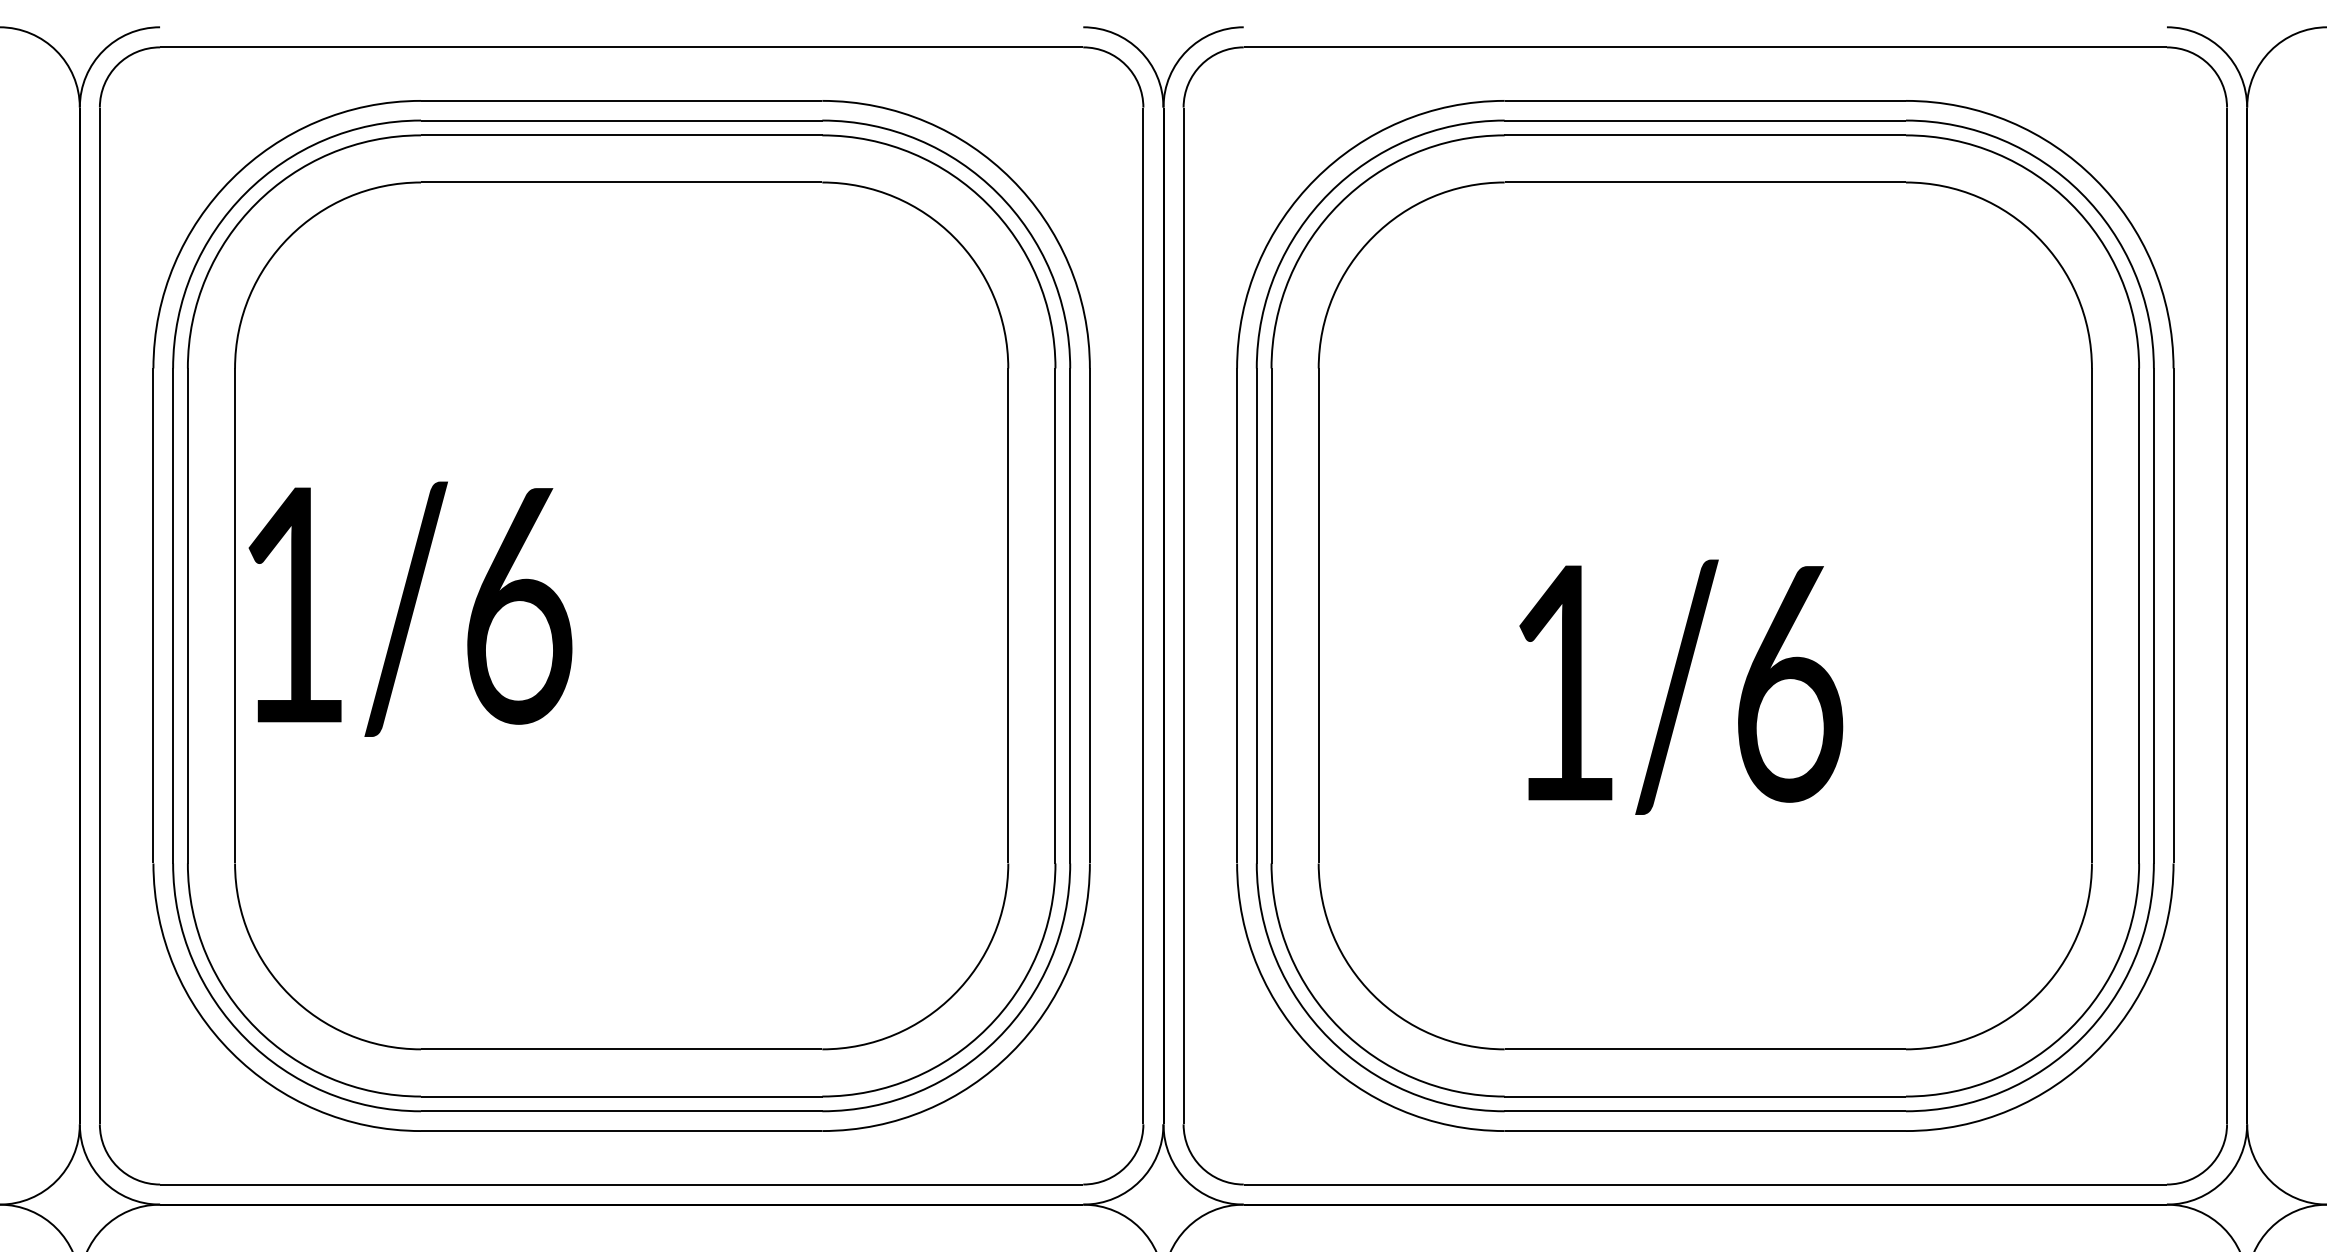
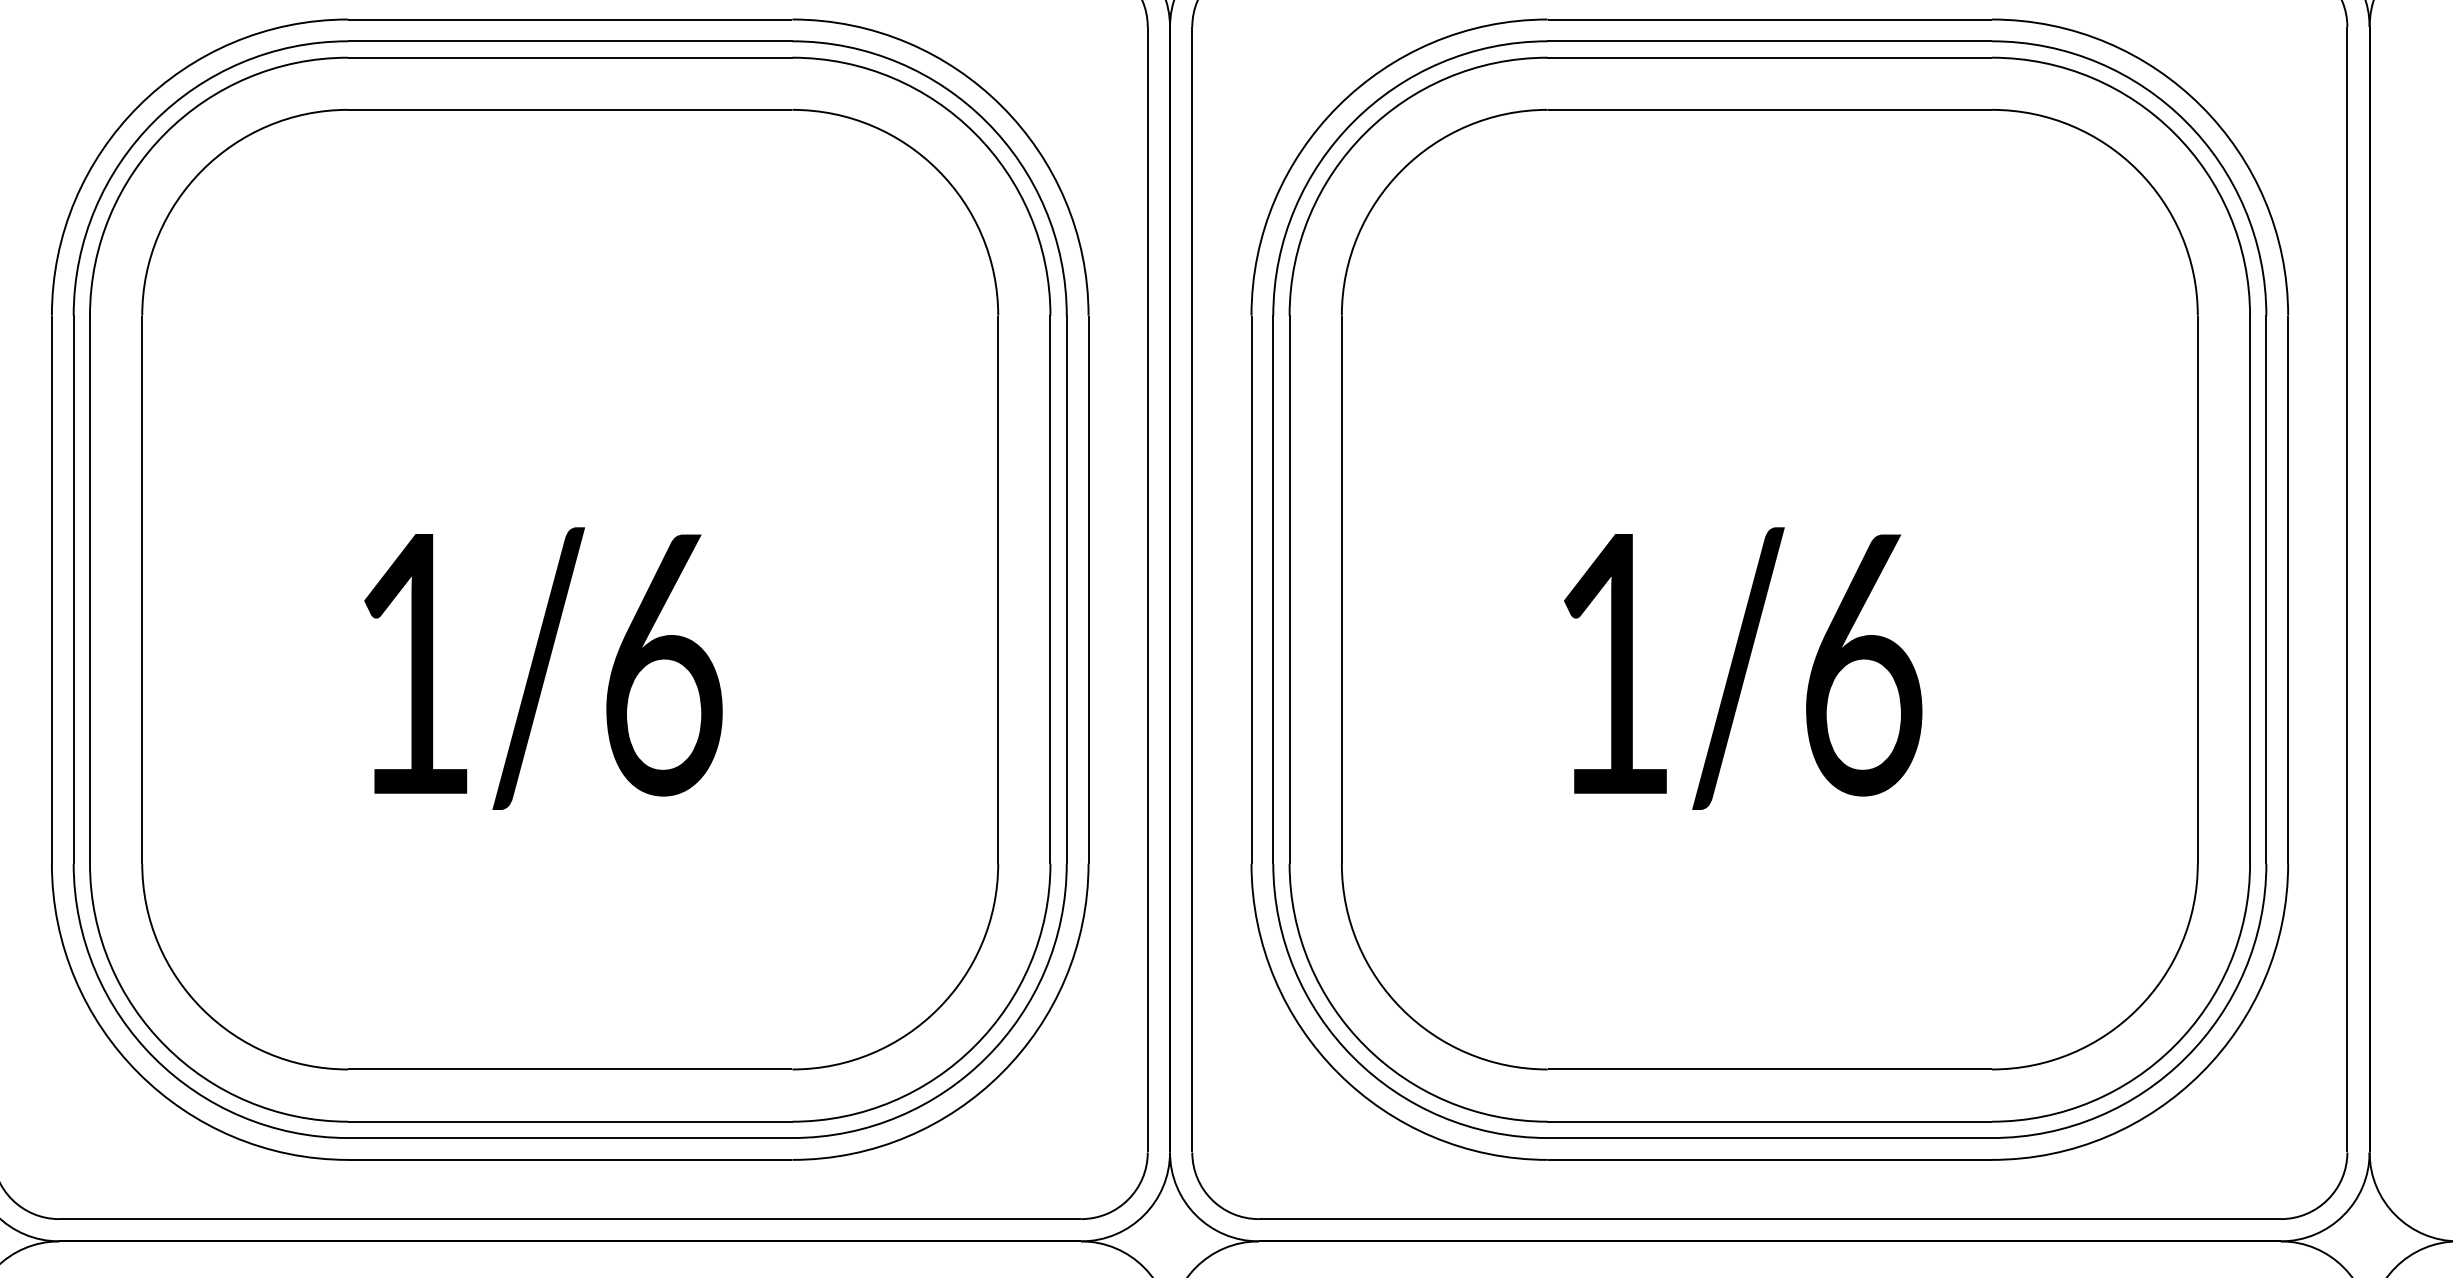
text: (410, 608) -> (543, 667), moved

